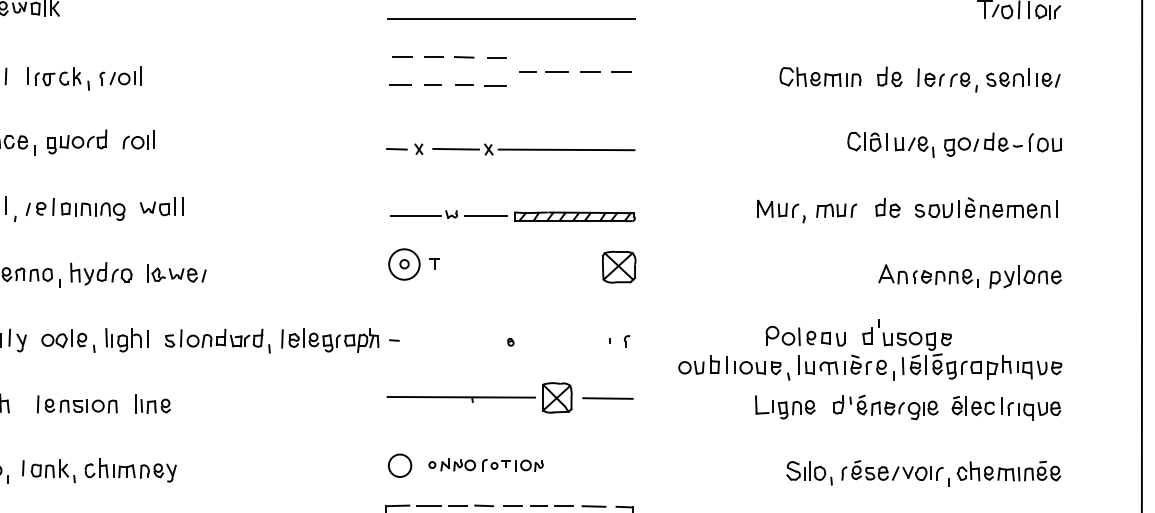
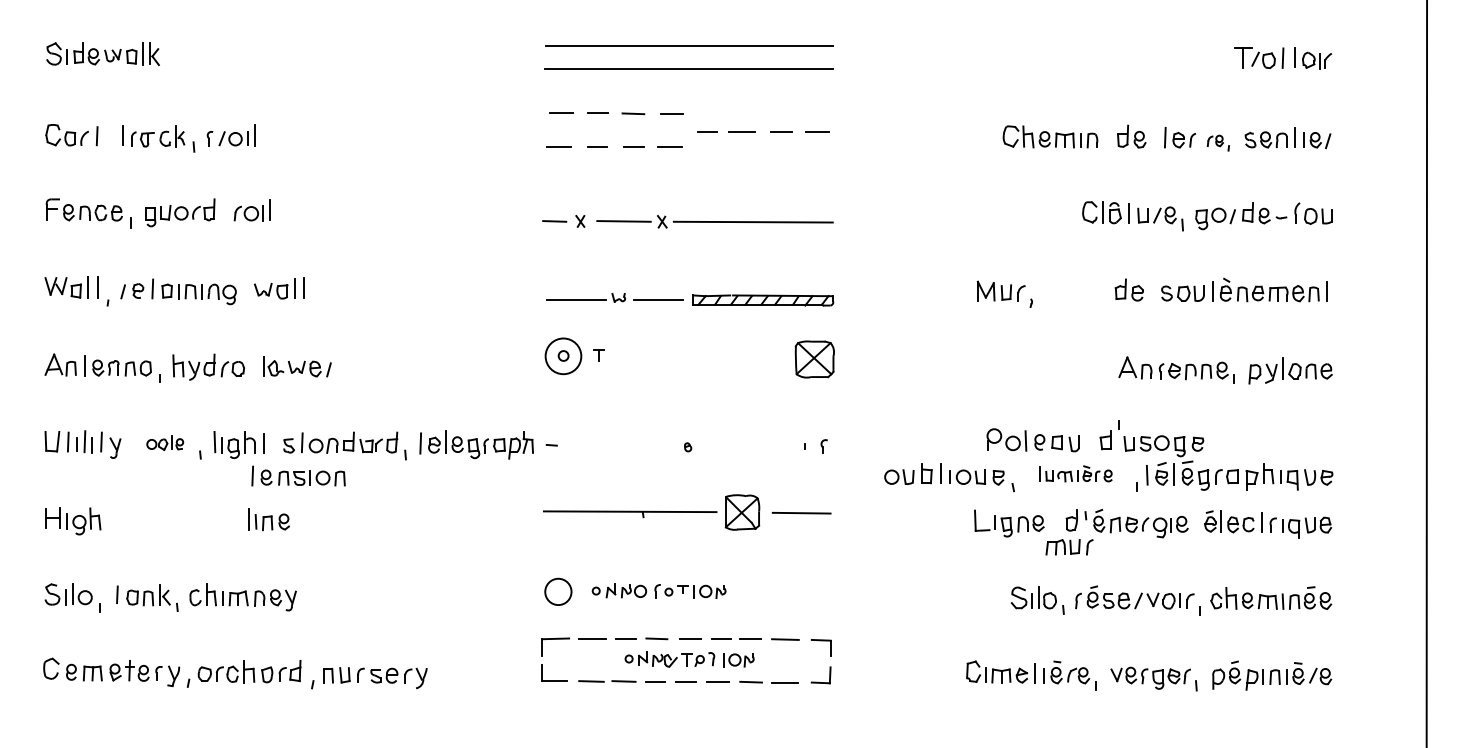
part: (964, 81) -> (1218, 142), size x0.7
part: (836, 210) -> (1069, 547), moved
part: (63, 338) -> (164, 442), size x0.7
part: (841, 364) -> (1075, 473), size x0.7
part: (77, 403) -> (298, 475), moved

